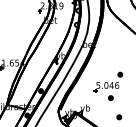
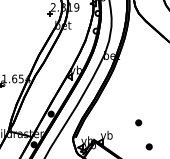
part: (108, 82) -> (135, 103), removed

